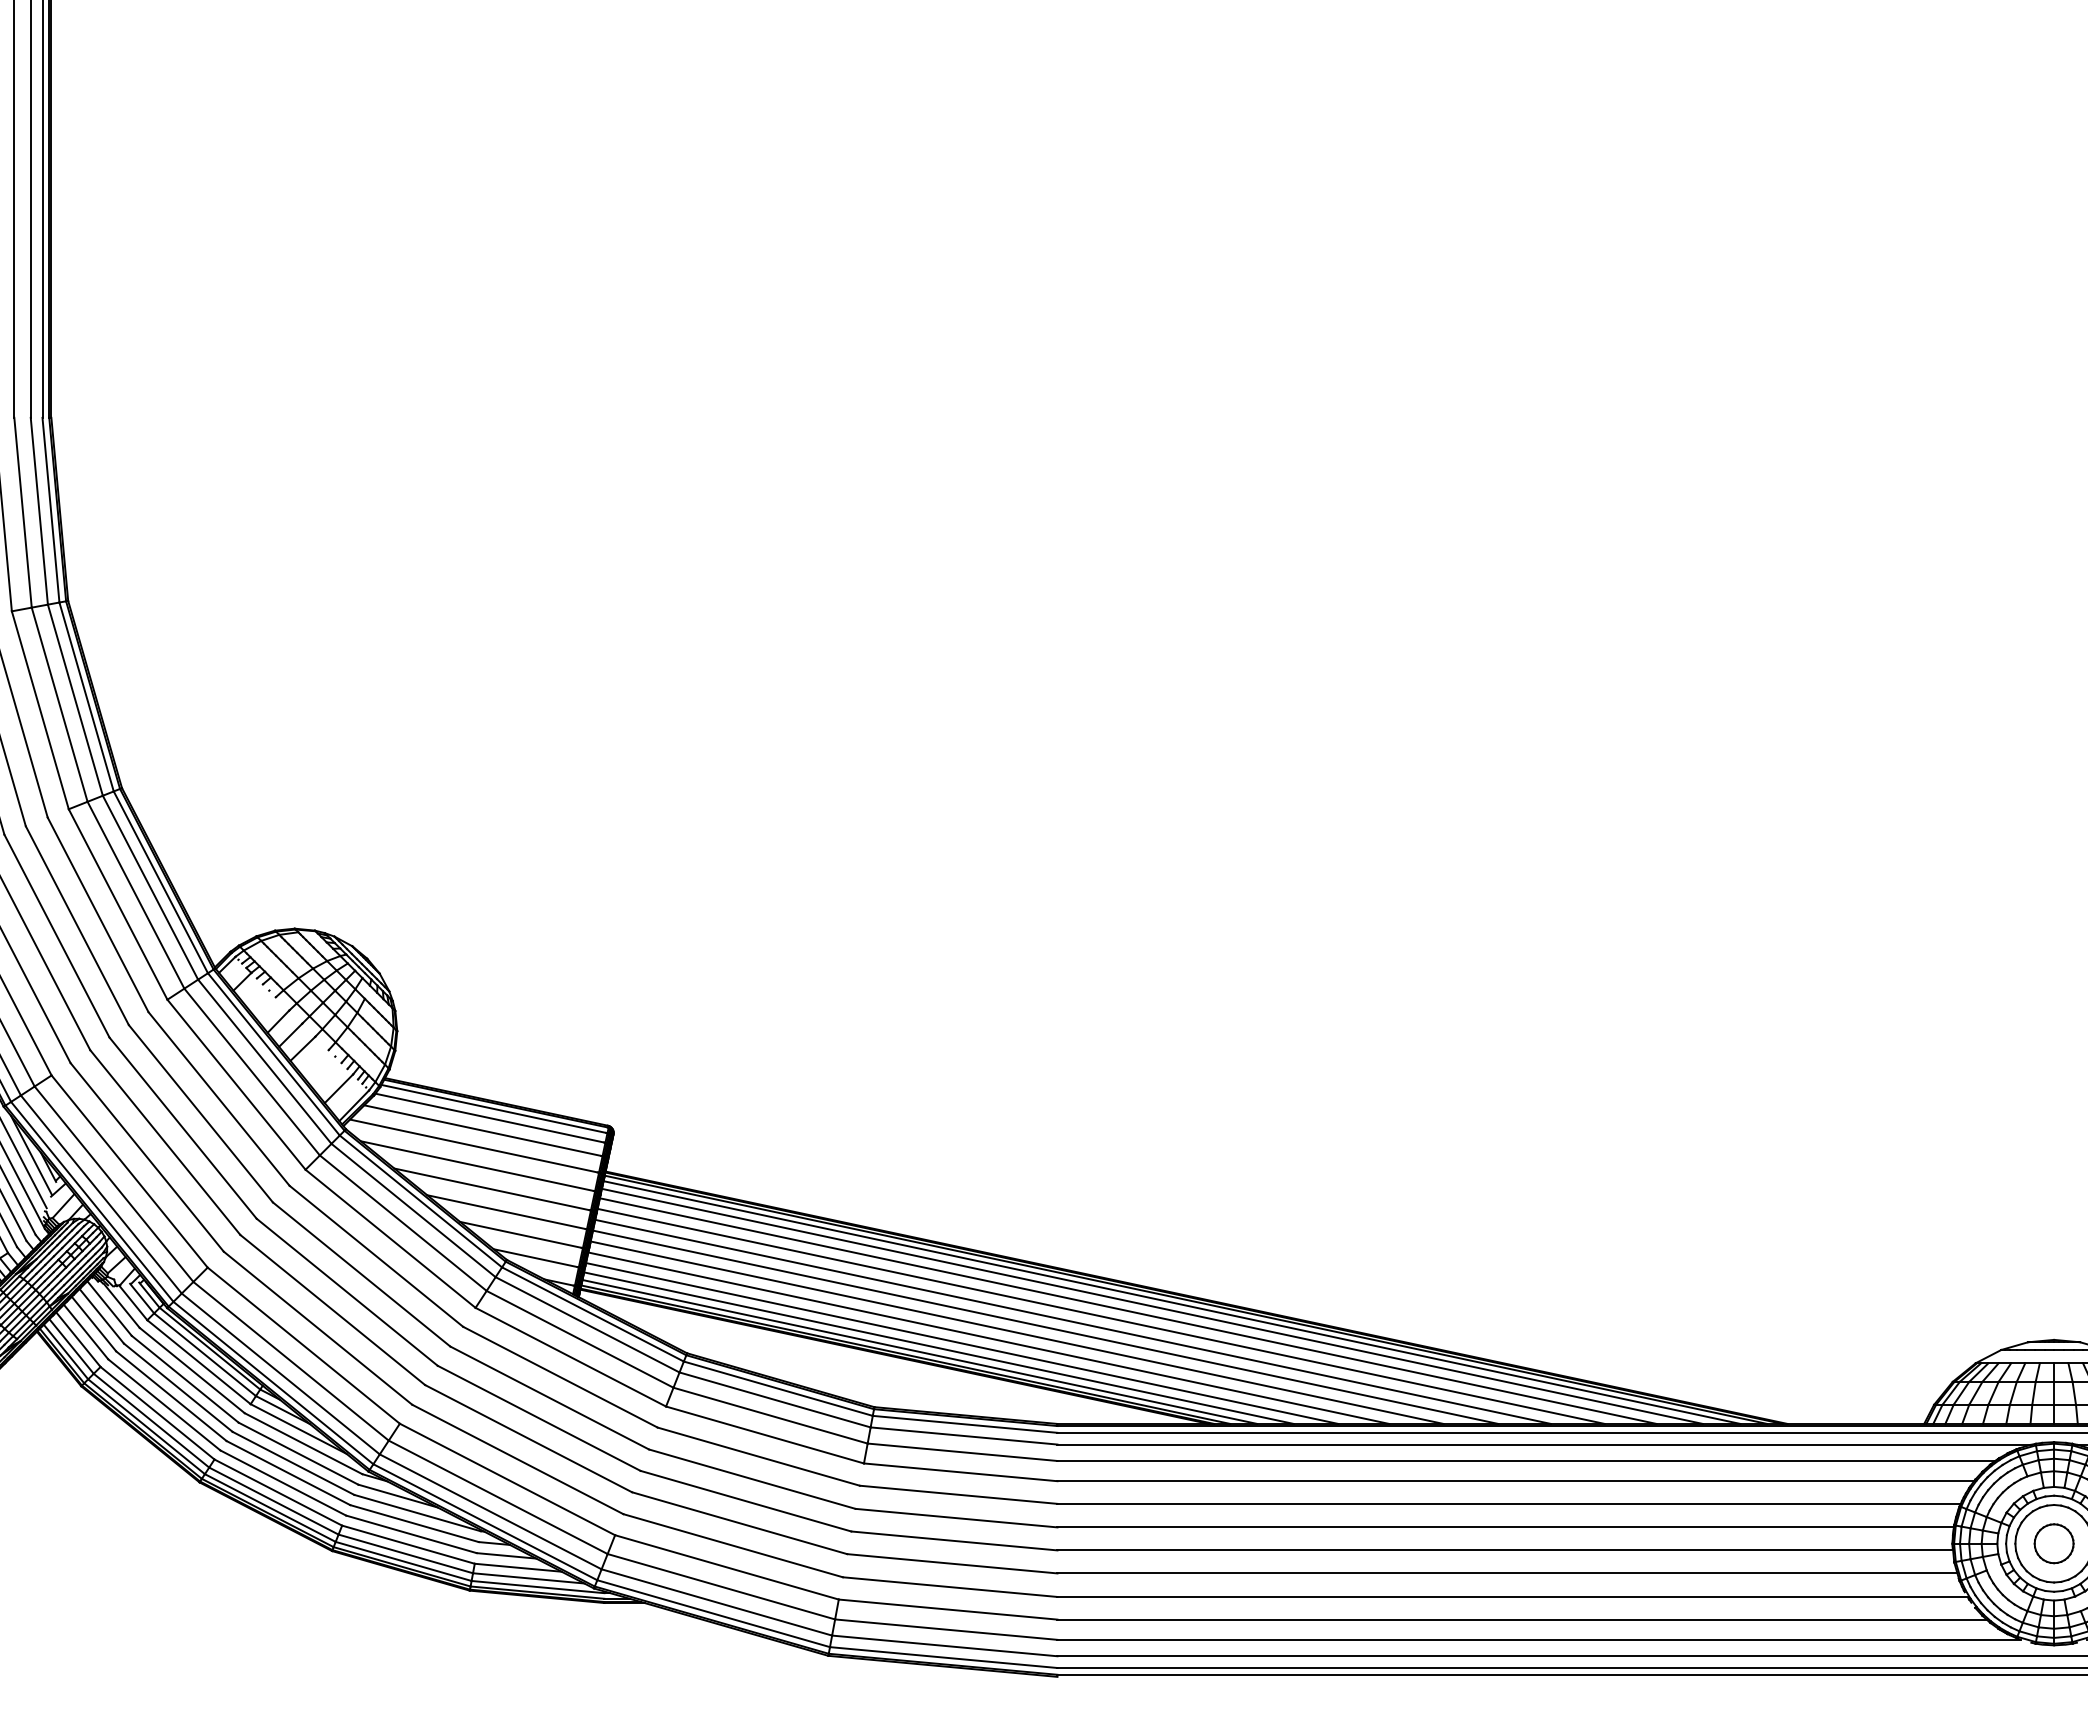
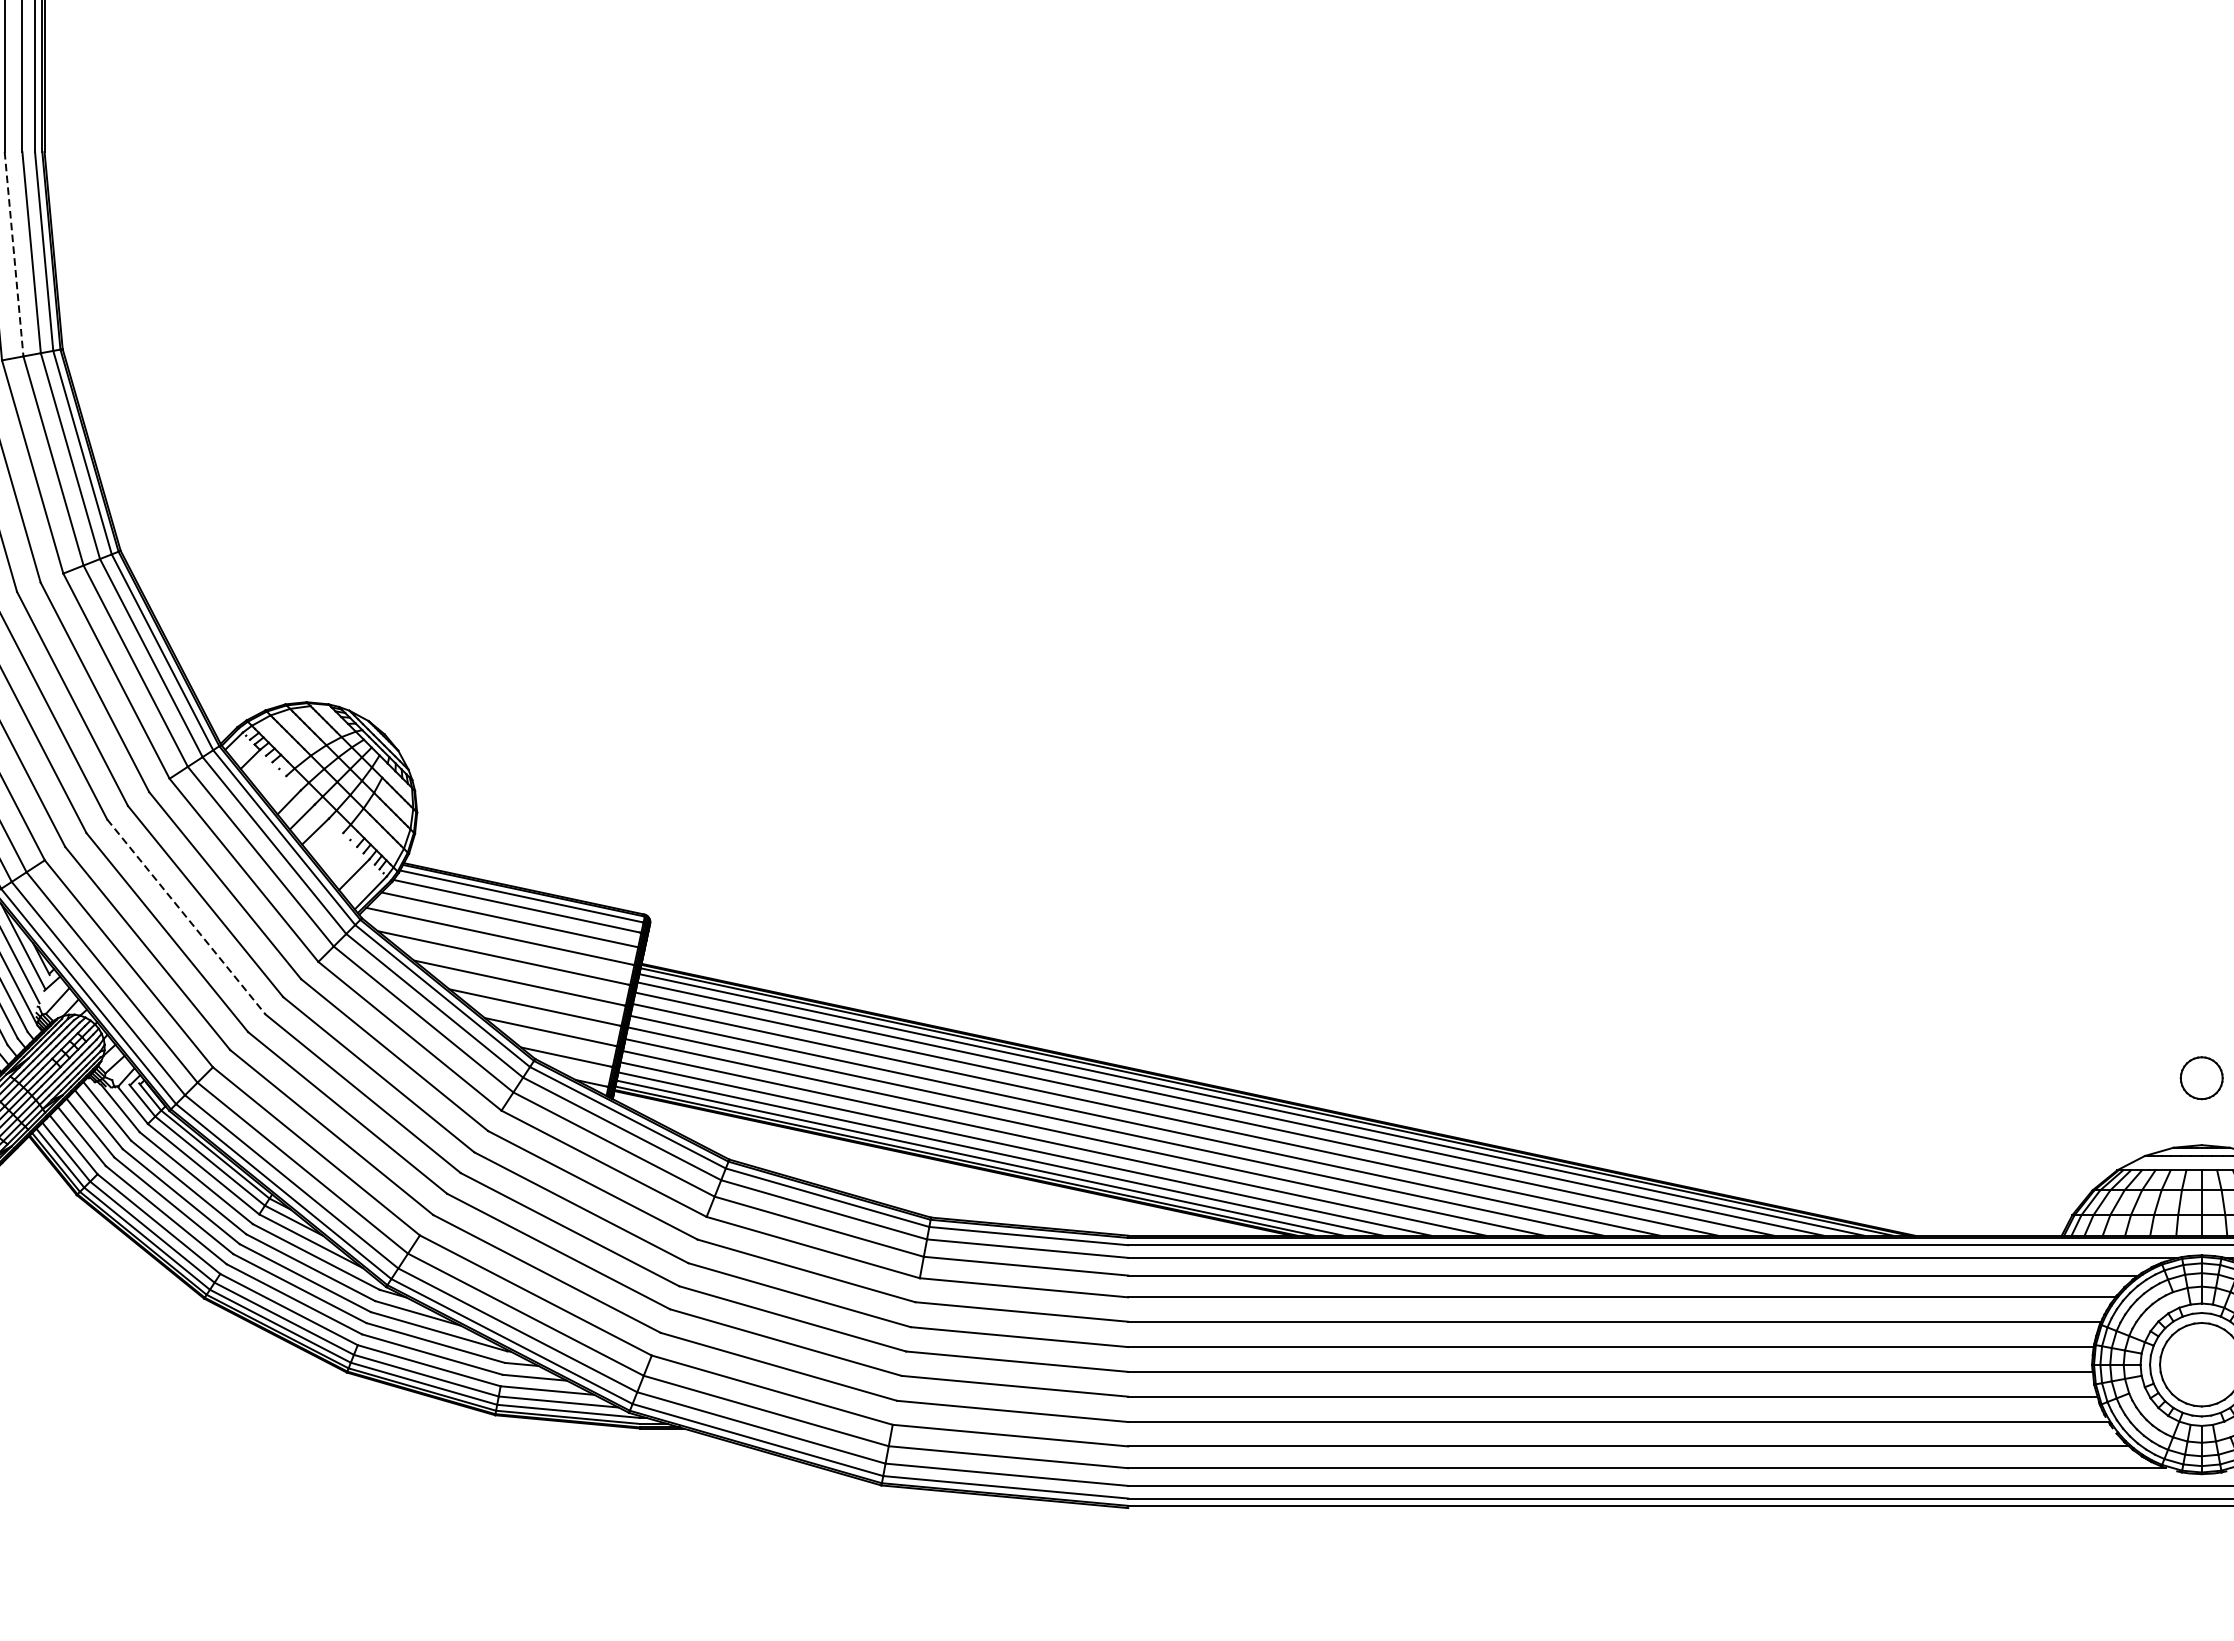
line: (23, 513) -> (14, 255), solid -> dashed
line: (183, 1128) -> (186, 917), solid -> dashed
part: (2053, 1543) -> (2201, 1077), moved

